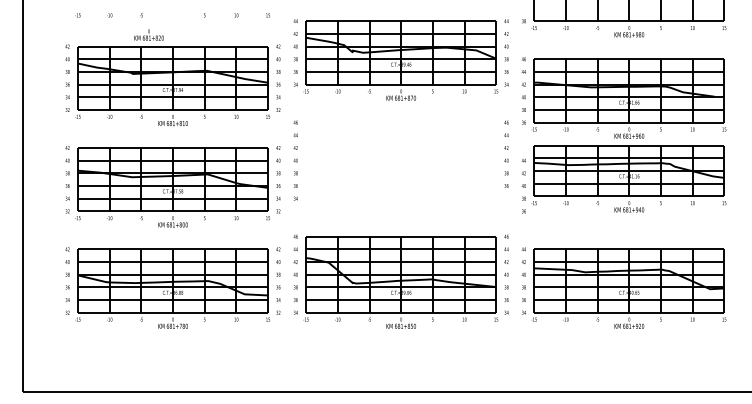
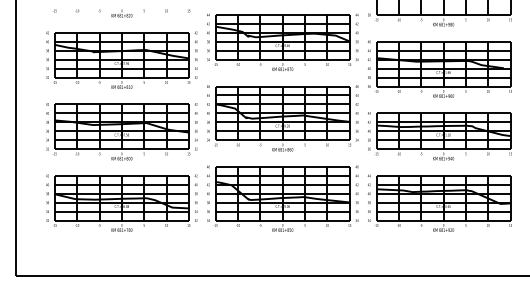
text: (148, 34) -> (121, 13), moved
part: (405, 168) -> (285, 118), added
part: (628, 178) -> (443, 136), moved

